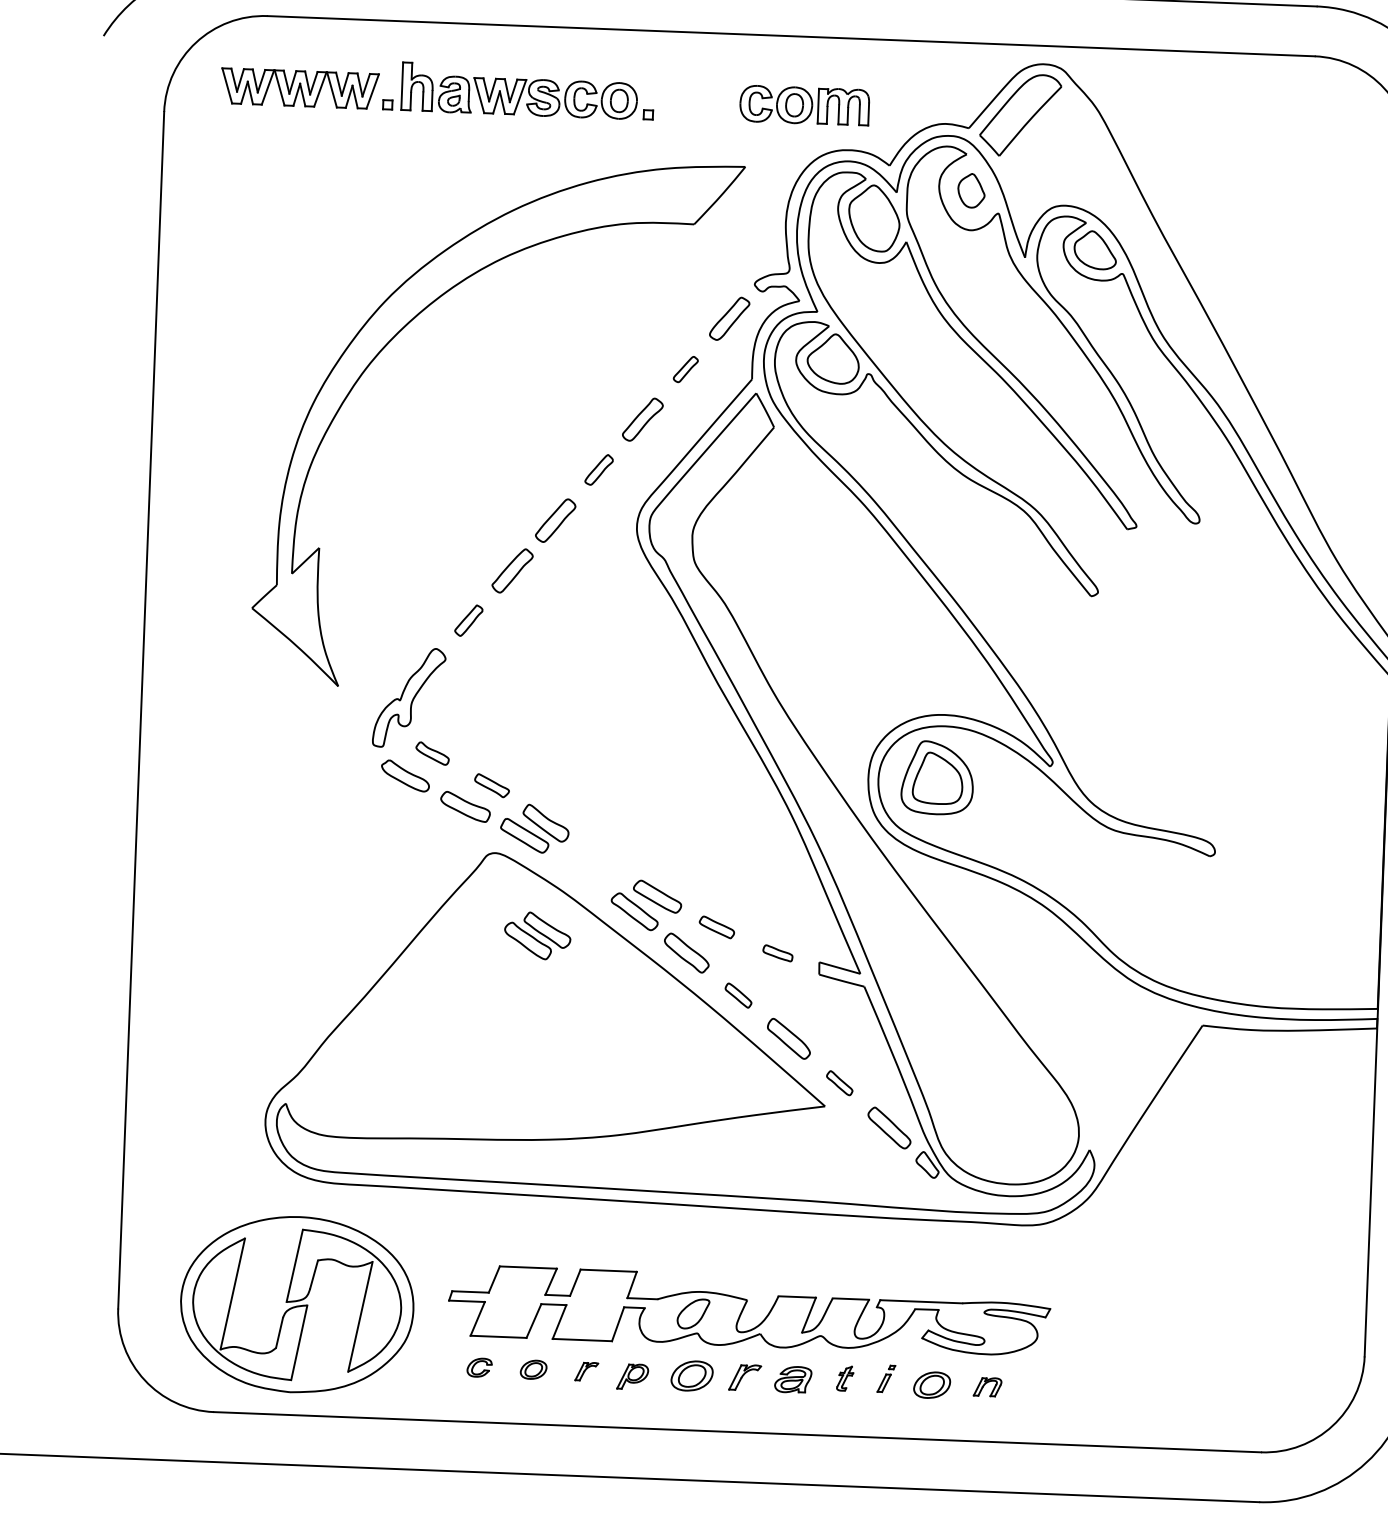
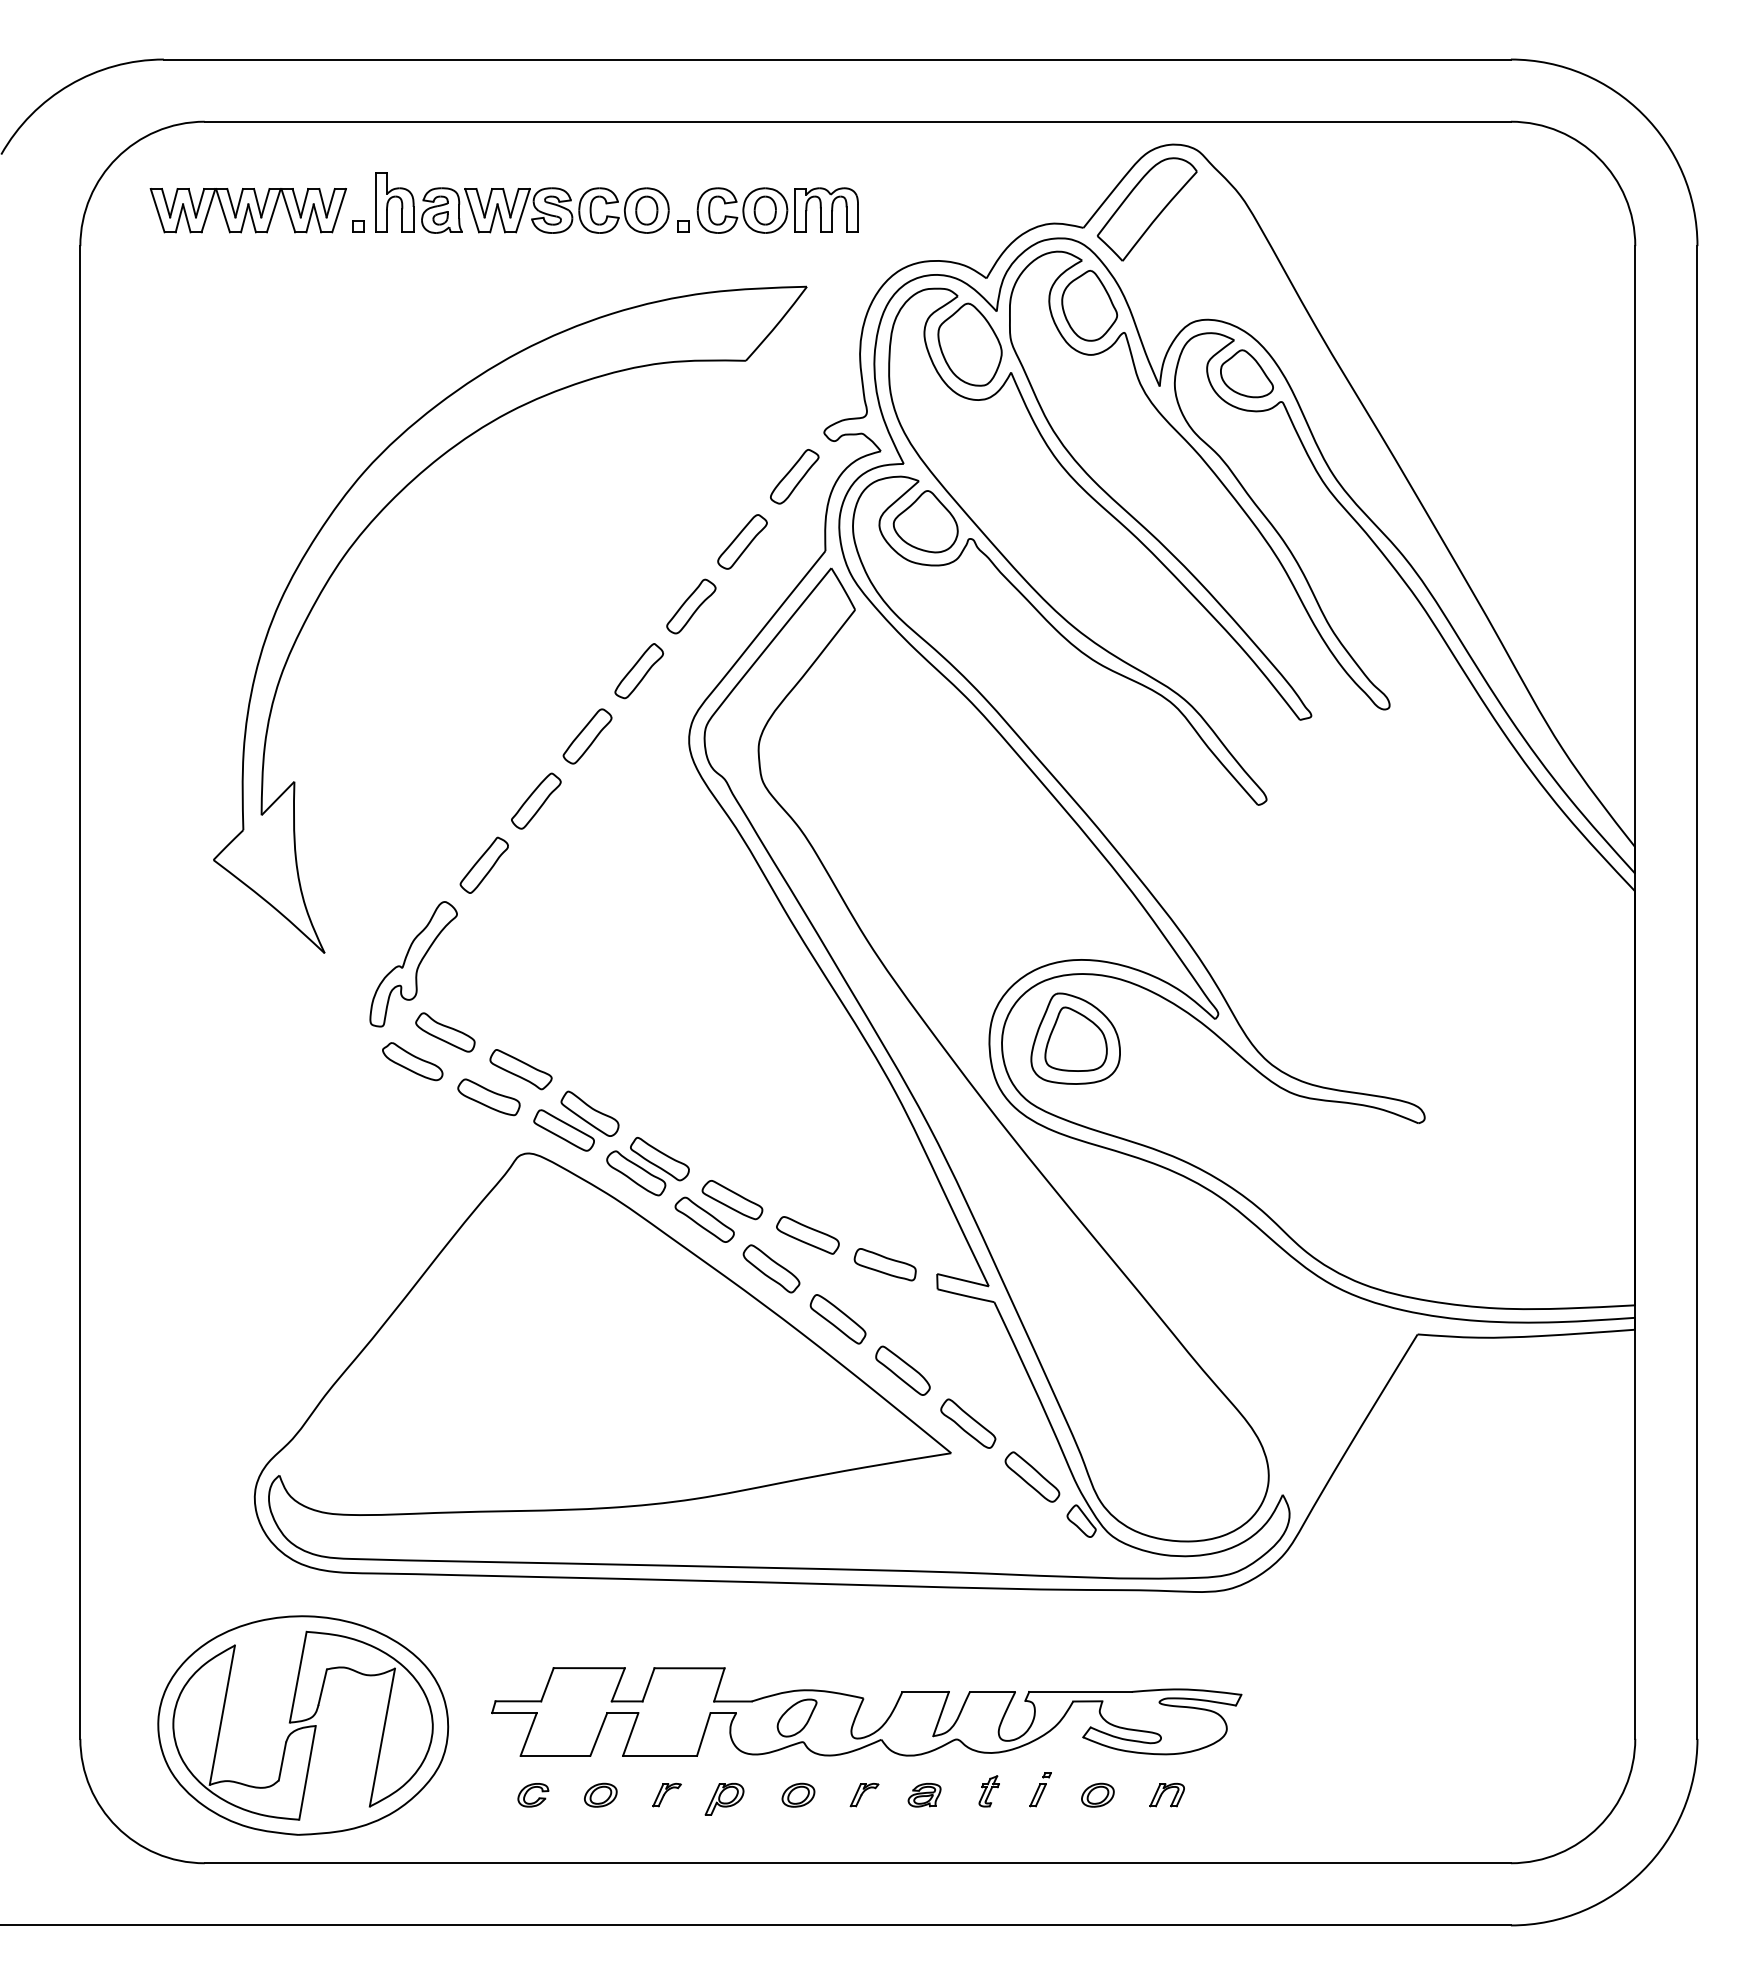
part: (804, 105) -> (777, 210), moved
part: (971, 190) -> (1089, 305), size x1.67
part: (685, 369) -> (742, 541), size x1.67
part: (599, 470) -> (639, 671), size x1.43
part: (468, 620) -> (483, 864), size x1.43
part: (432, 753) -> (445, 1032), size x1.43
part: (491, 785) -> (520, 1069), size x1.43
part: (716, 927) -> (807, 1235), size x1.43
part: (537, 935) -> (647, 1166), moved
part: (777, 953) -> (884, 1264), size x1.67
part: (738, 995) -> (837, 1319), size x1.67
part: (839, 1083) -> (968, 1423), size x1.67
part: (692, 1375) -> (798, 1794), size x0.62
part: (745, 1378) -> (864, 1795), size x0.71
part: (793, 1379) -> (924, 1795), size x0.71
part: (931, 1384) -> (1097, 1794), size x0.71

